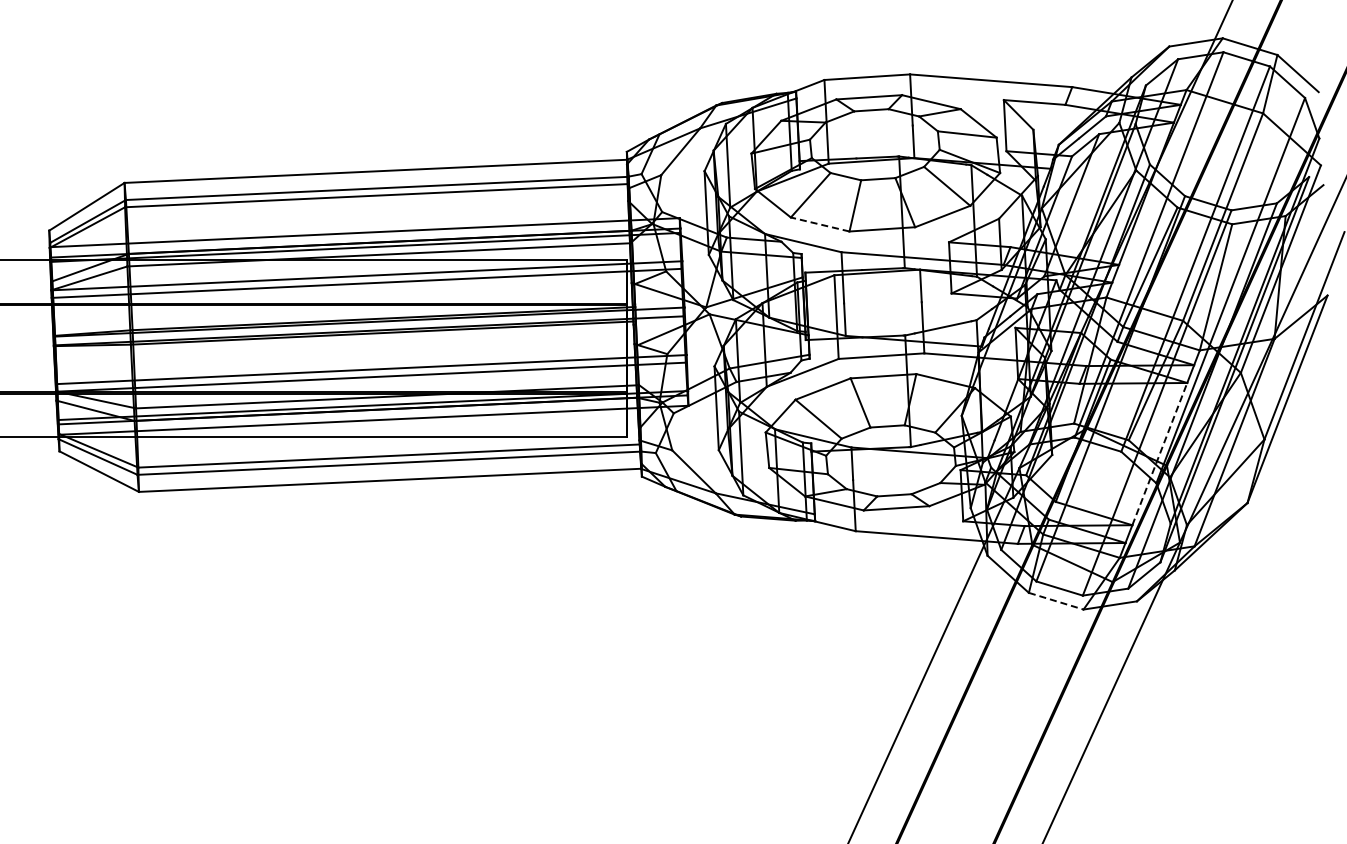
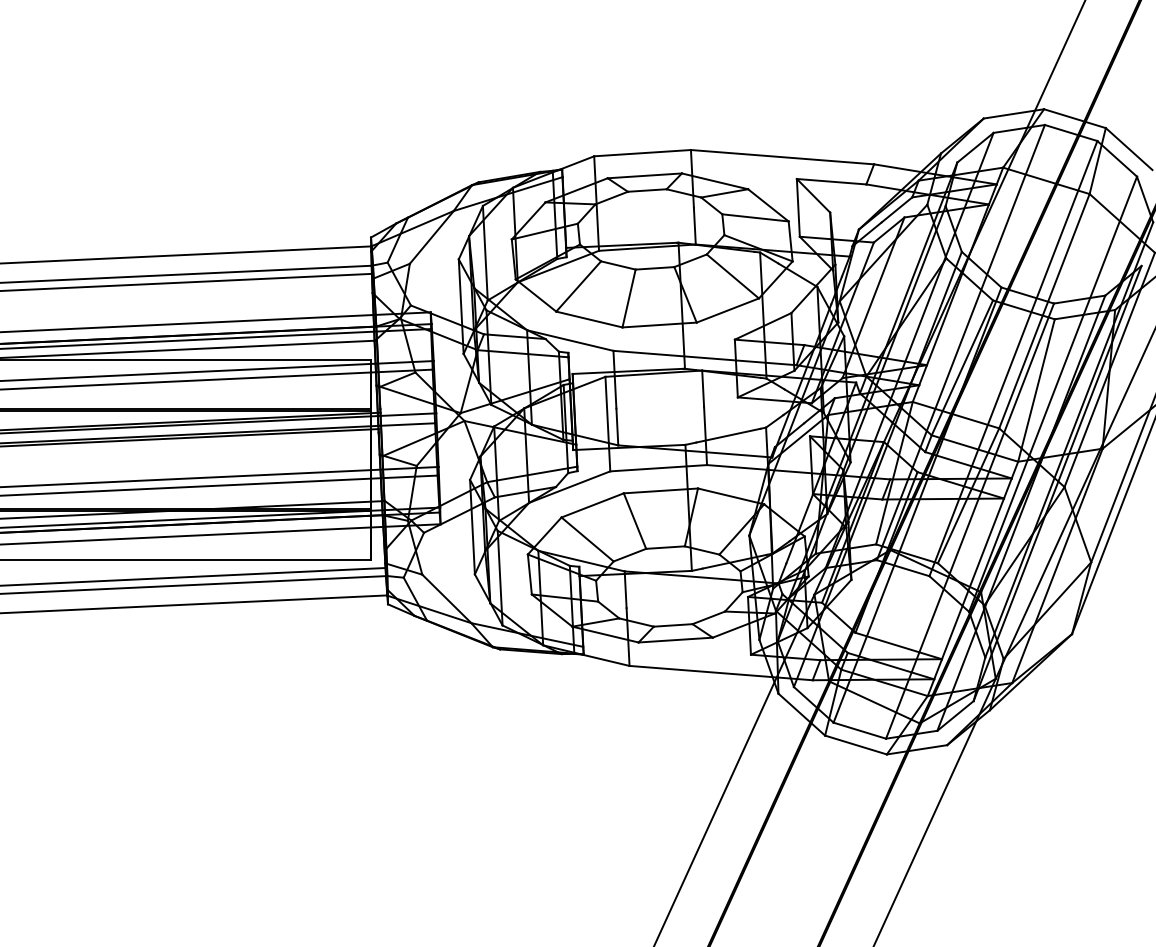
line: (819, 224) -> (588, 319), dashed -> solid
line: (1159, 453) -> (972, 578), dashed -> solid
line: (1056, 601) -> (856, 745), dashed -> solid

